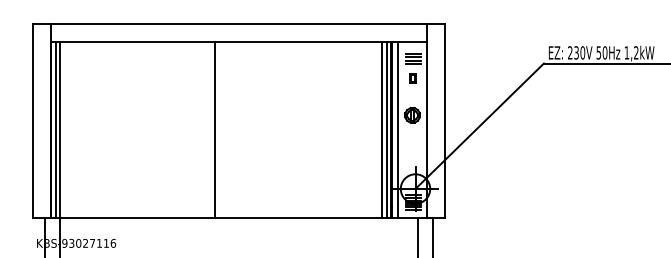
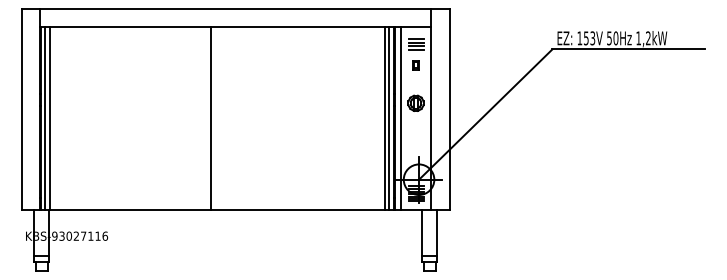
text: (576, 53) -> (586, 38), 230V -> 153V

